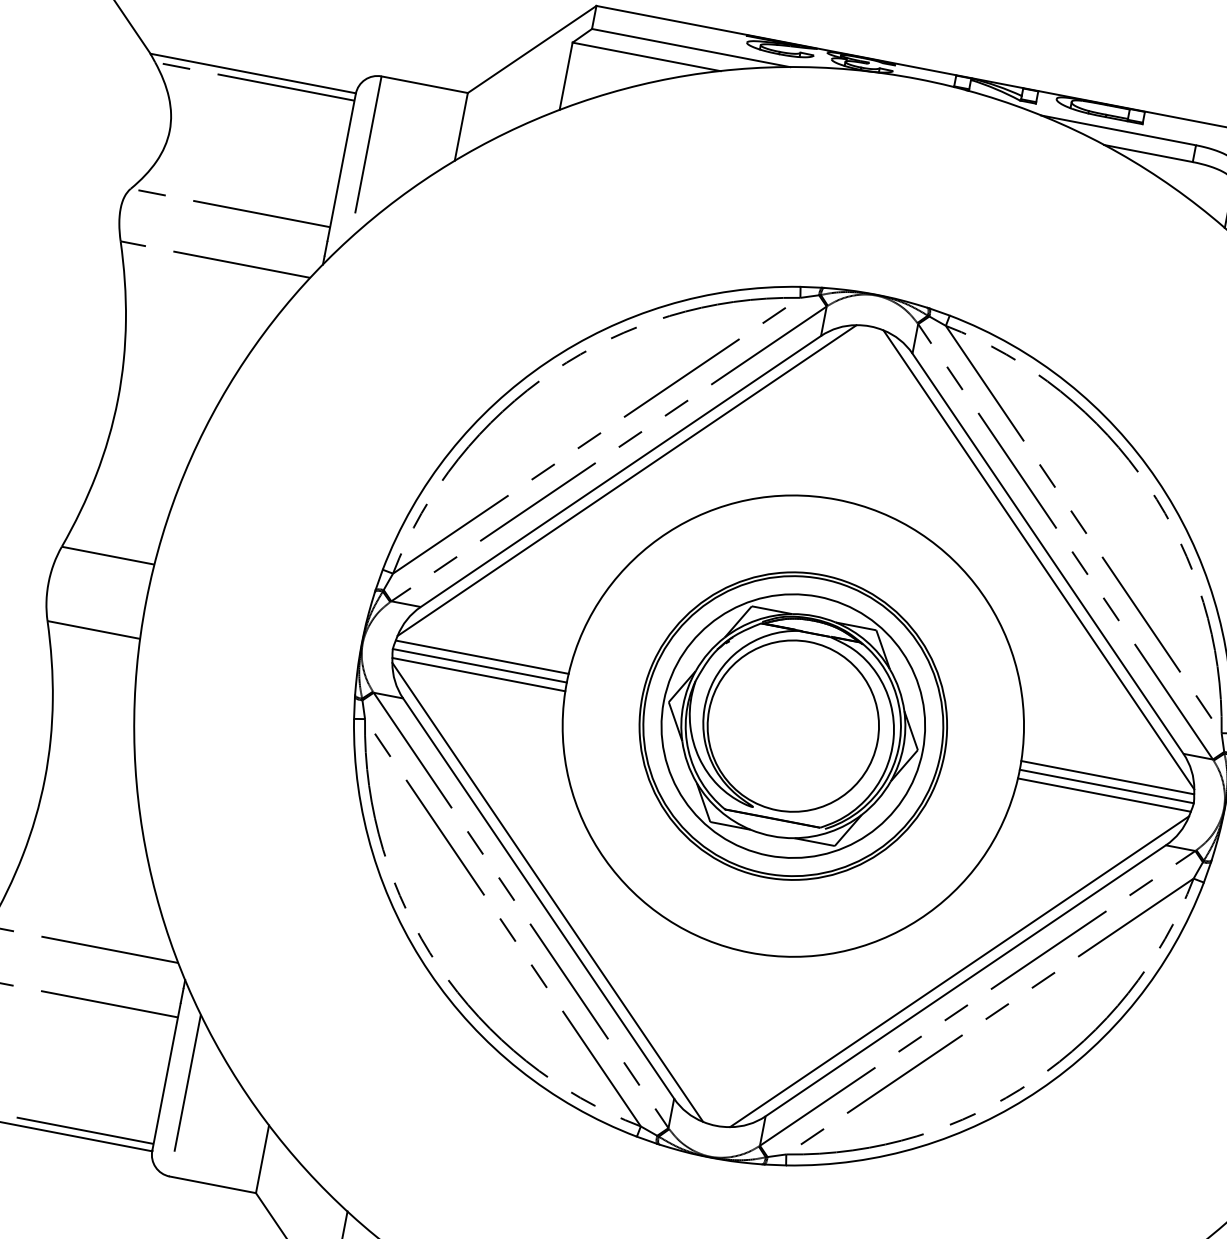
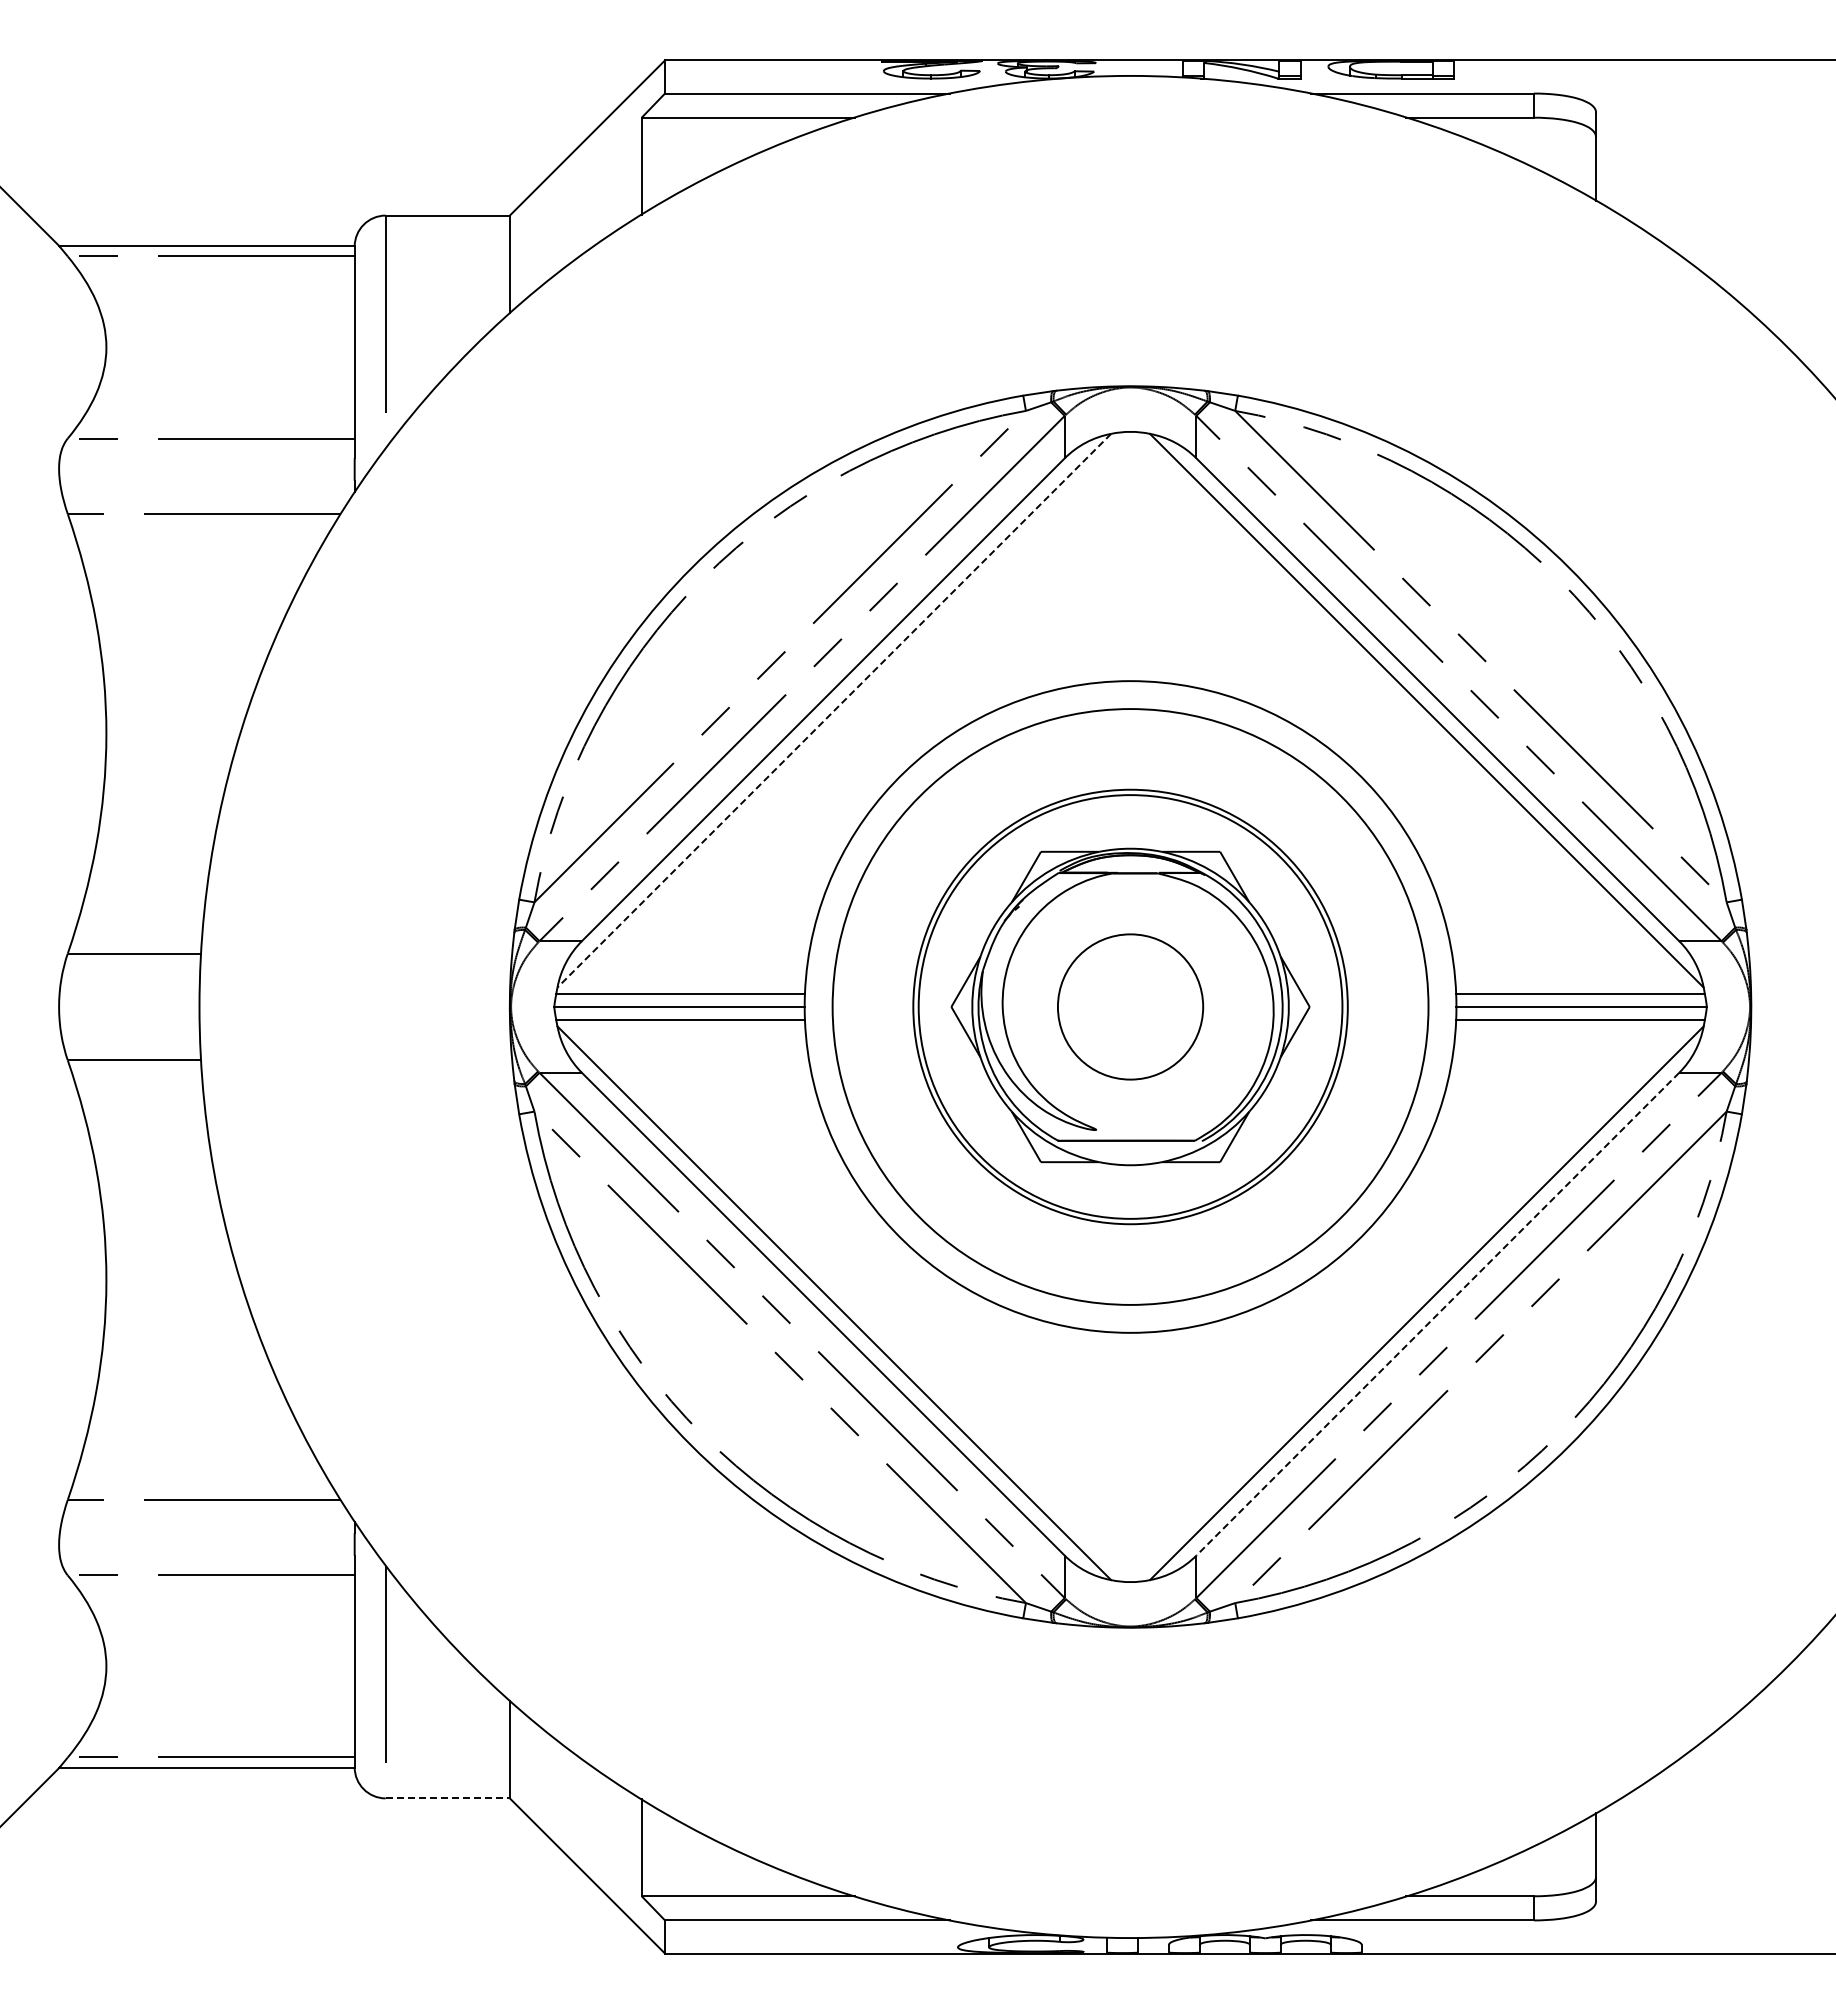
line: (627, 480) -> (834, 710), solid -> dashed
circle: (793, 725) -> (1130, 1006), size x0.6
circle: (793, 725) -> (1130, 1006), size x1.6
line: (965, 980) -> (1437, 1314), solid -> dashed
line: (213, 1184) -> (448, 1798), solid -> dashed

